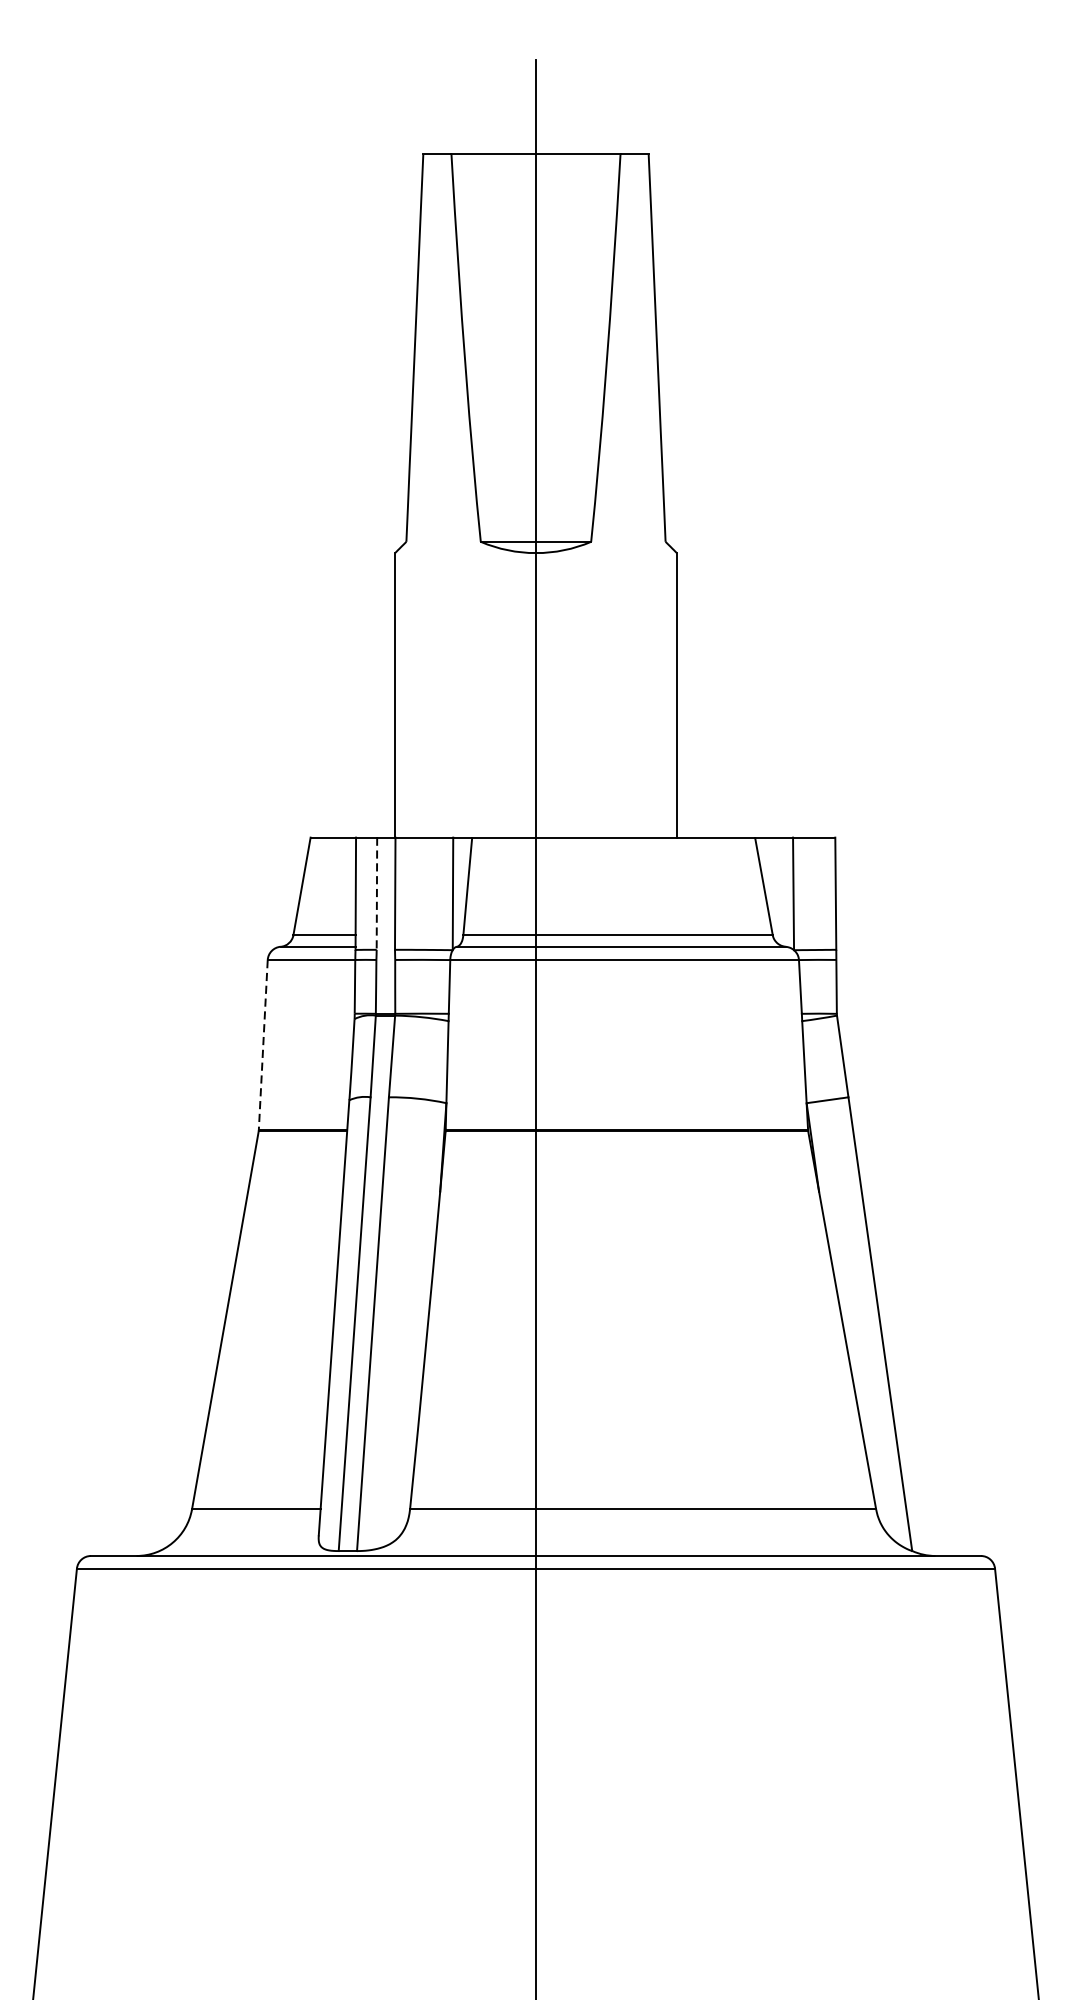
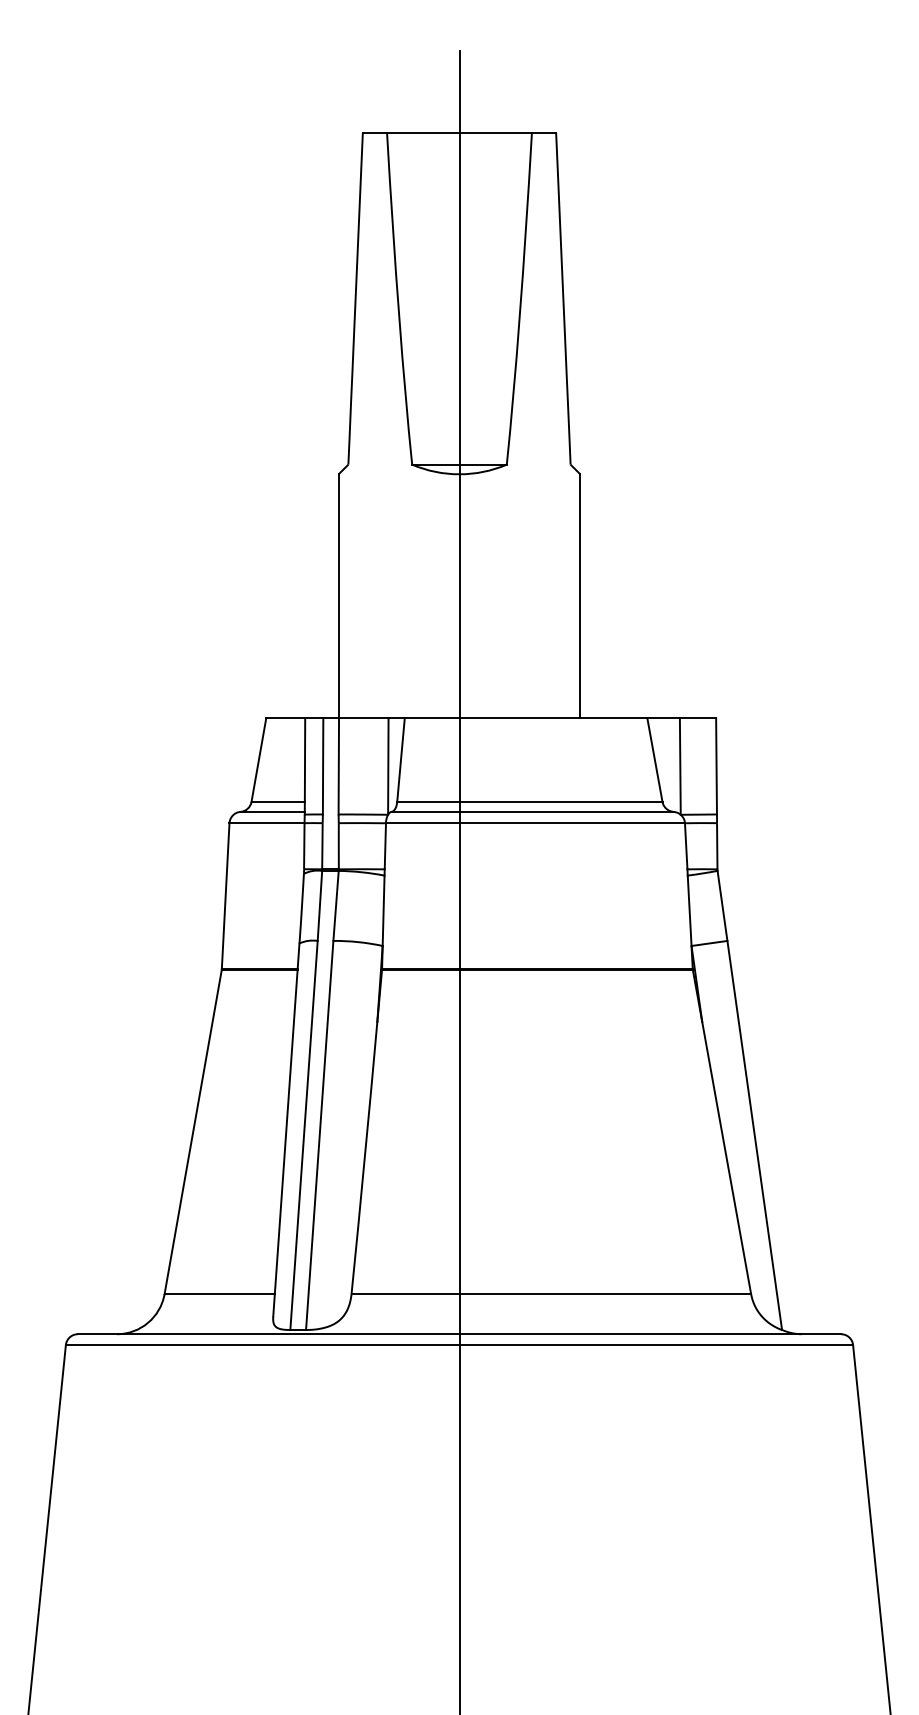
line: (377, 893) -> (323, 766), dashed -> solid
line: (263, 1044) -> (225, 895), dashed -> solid

